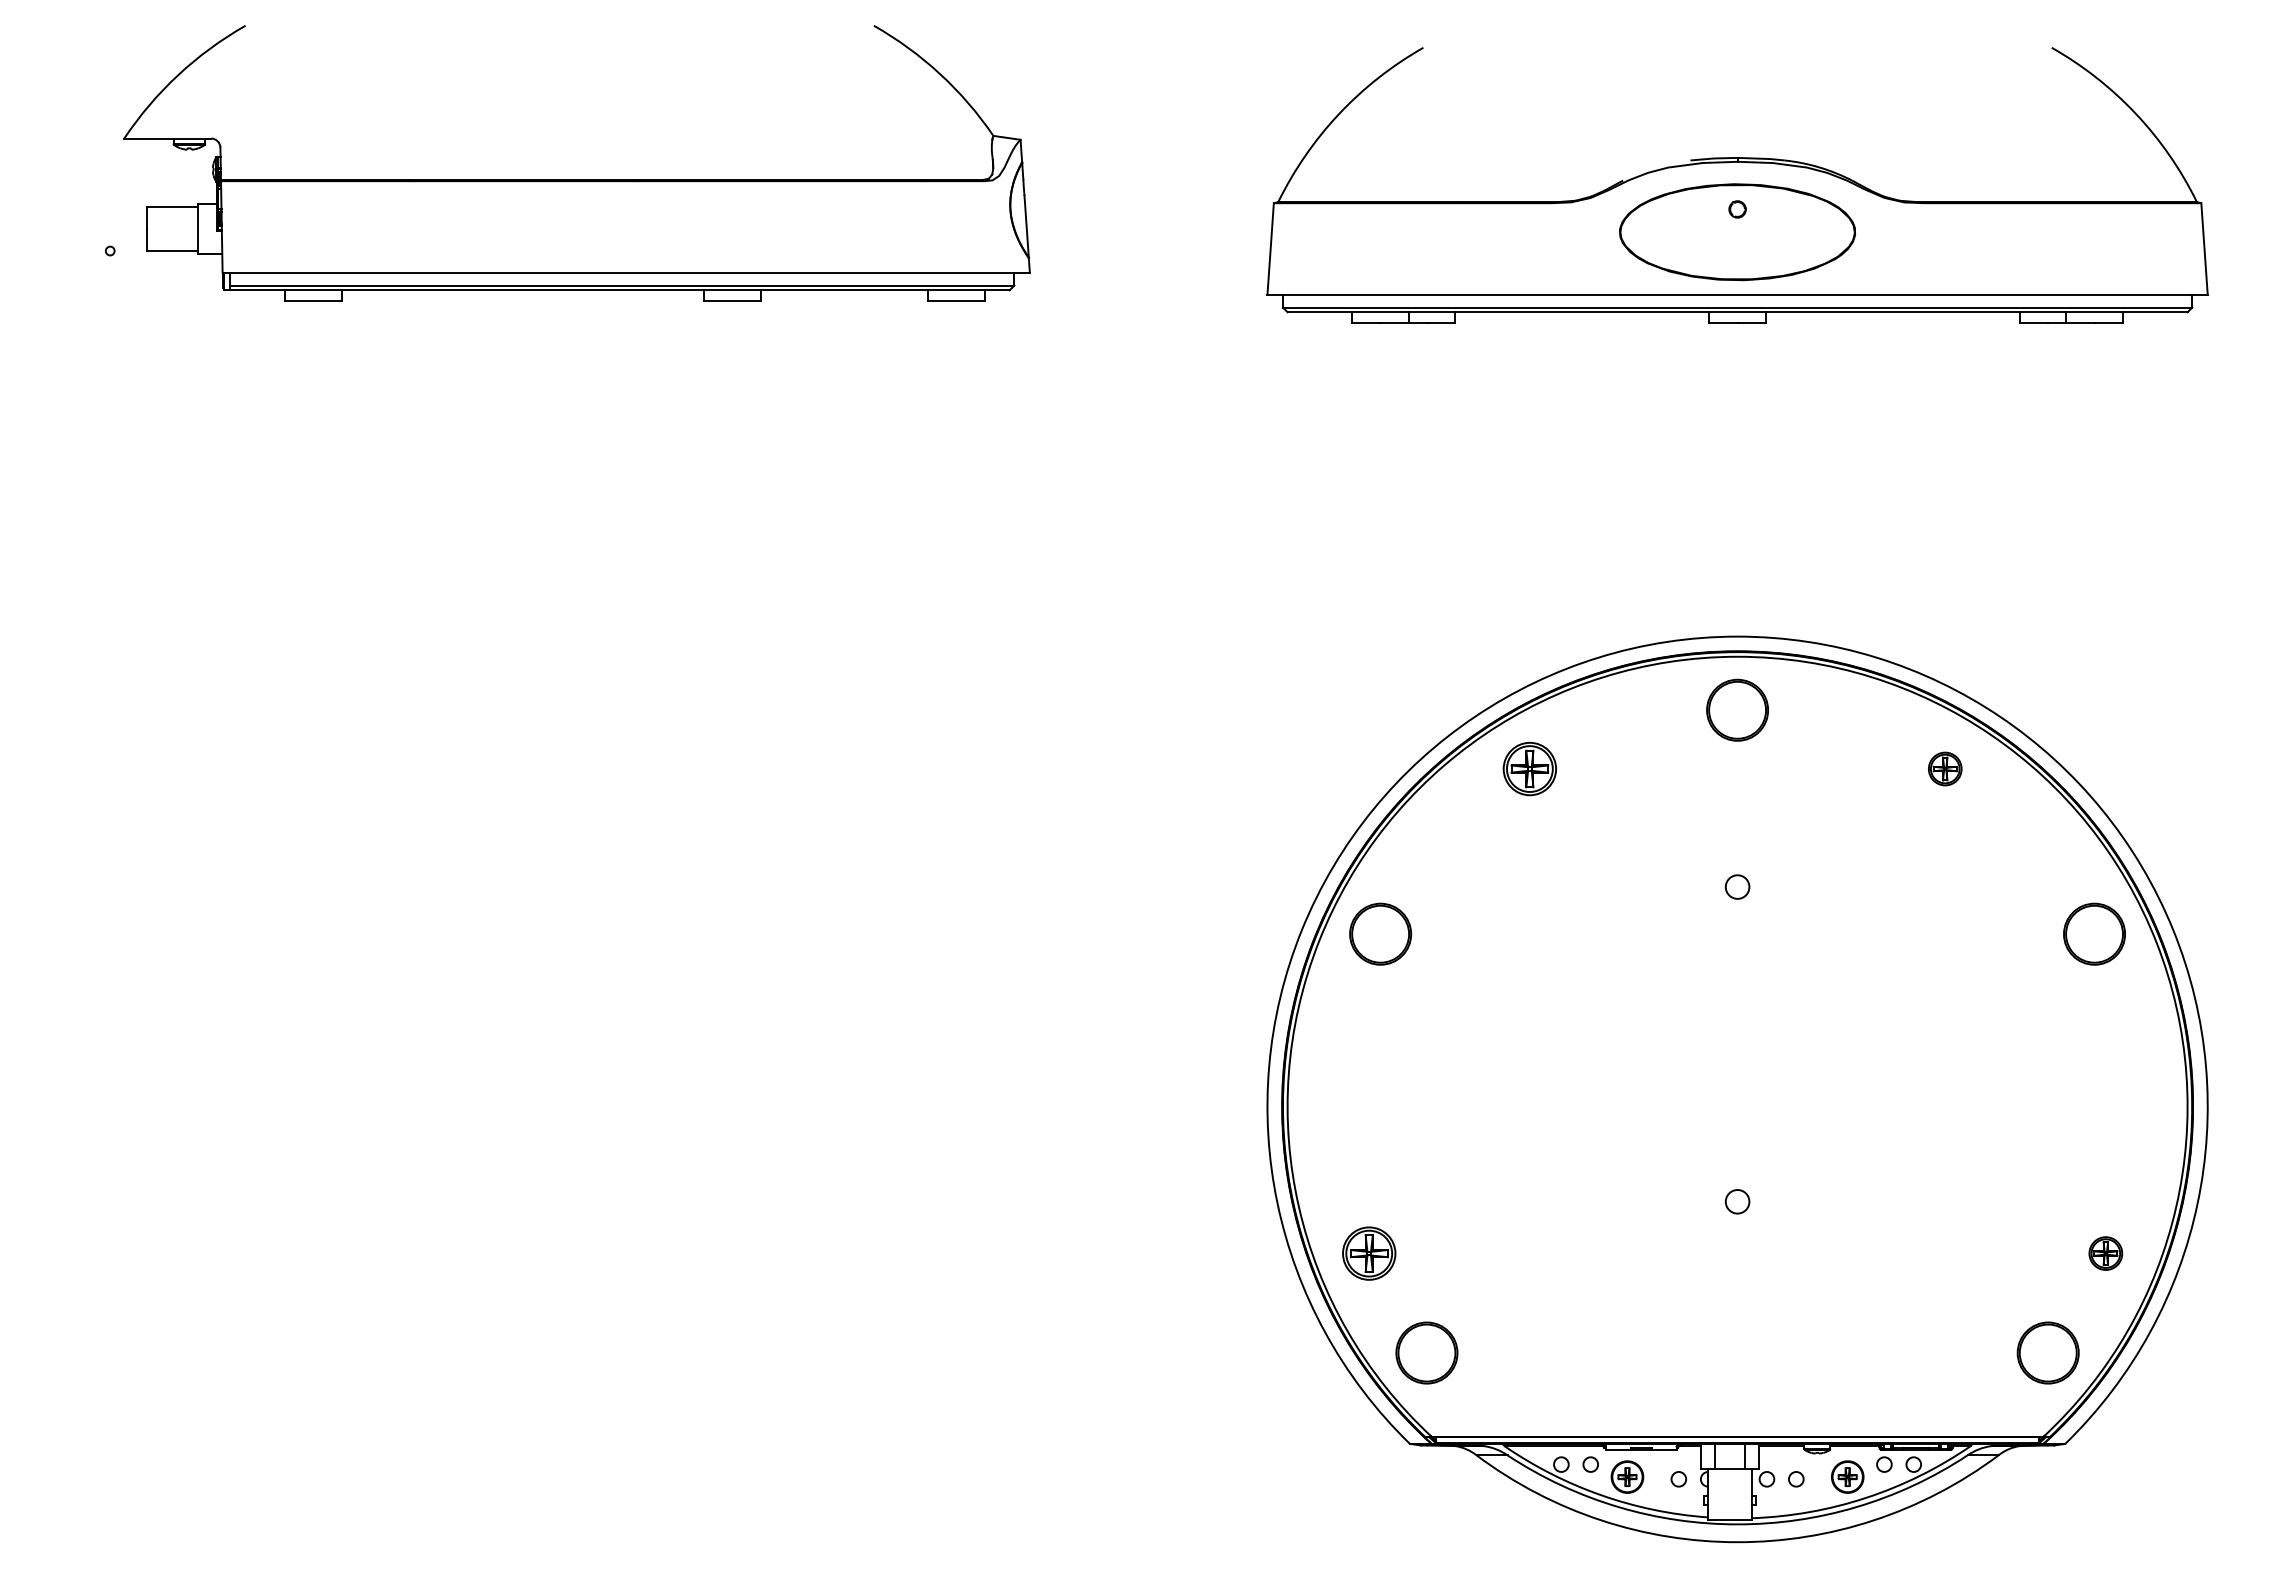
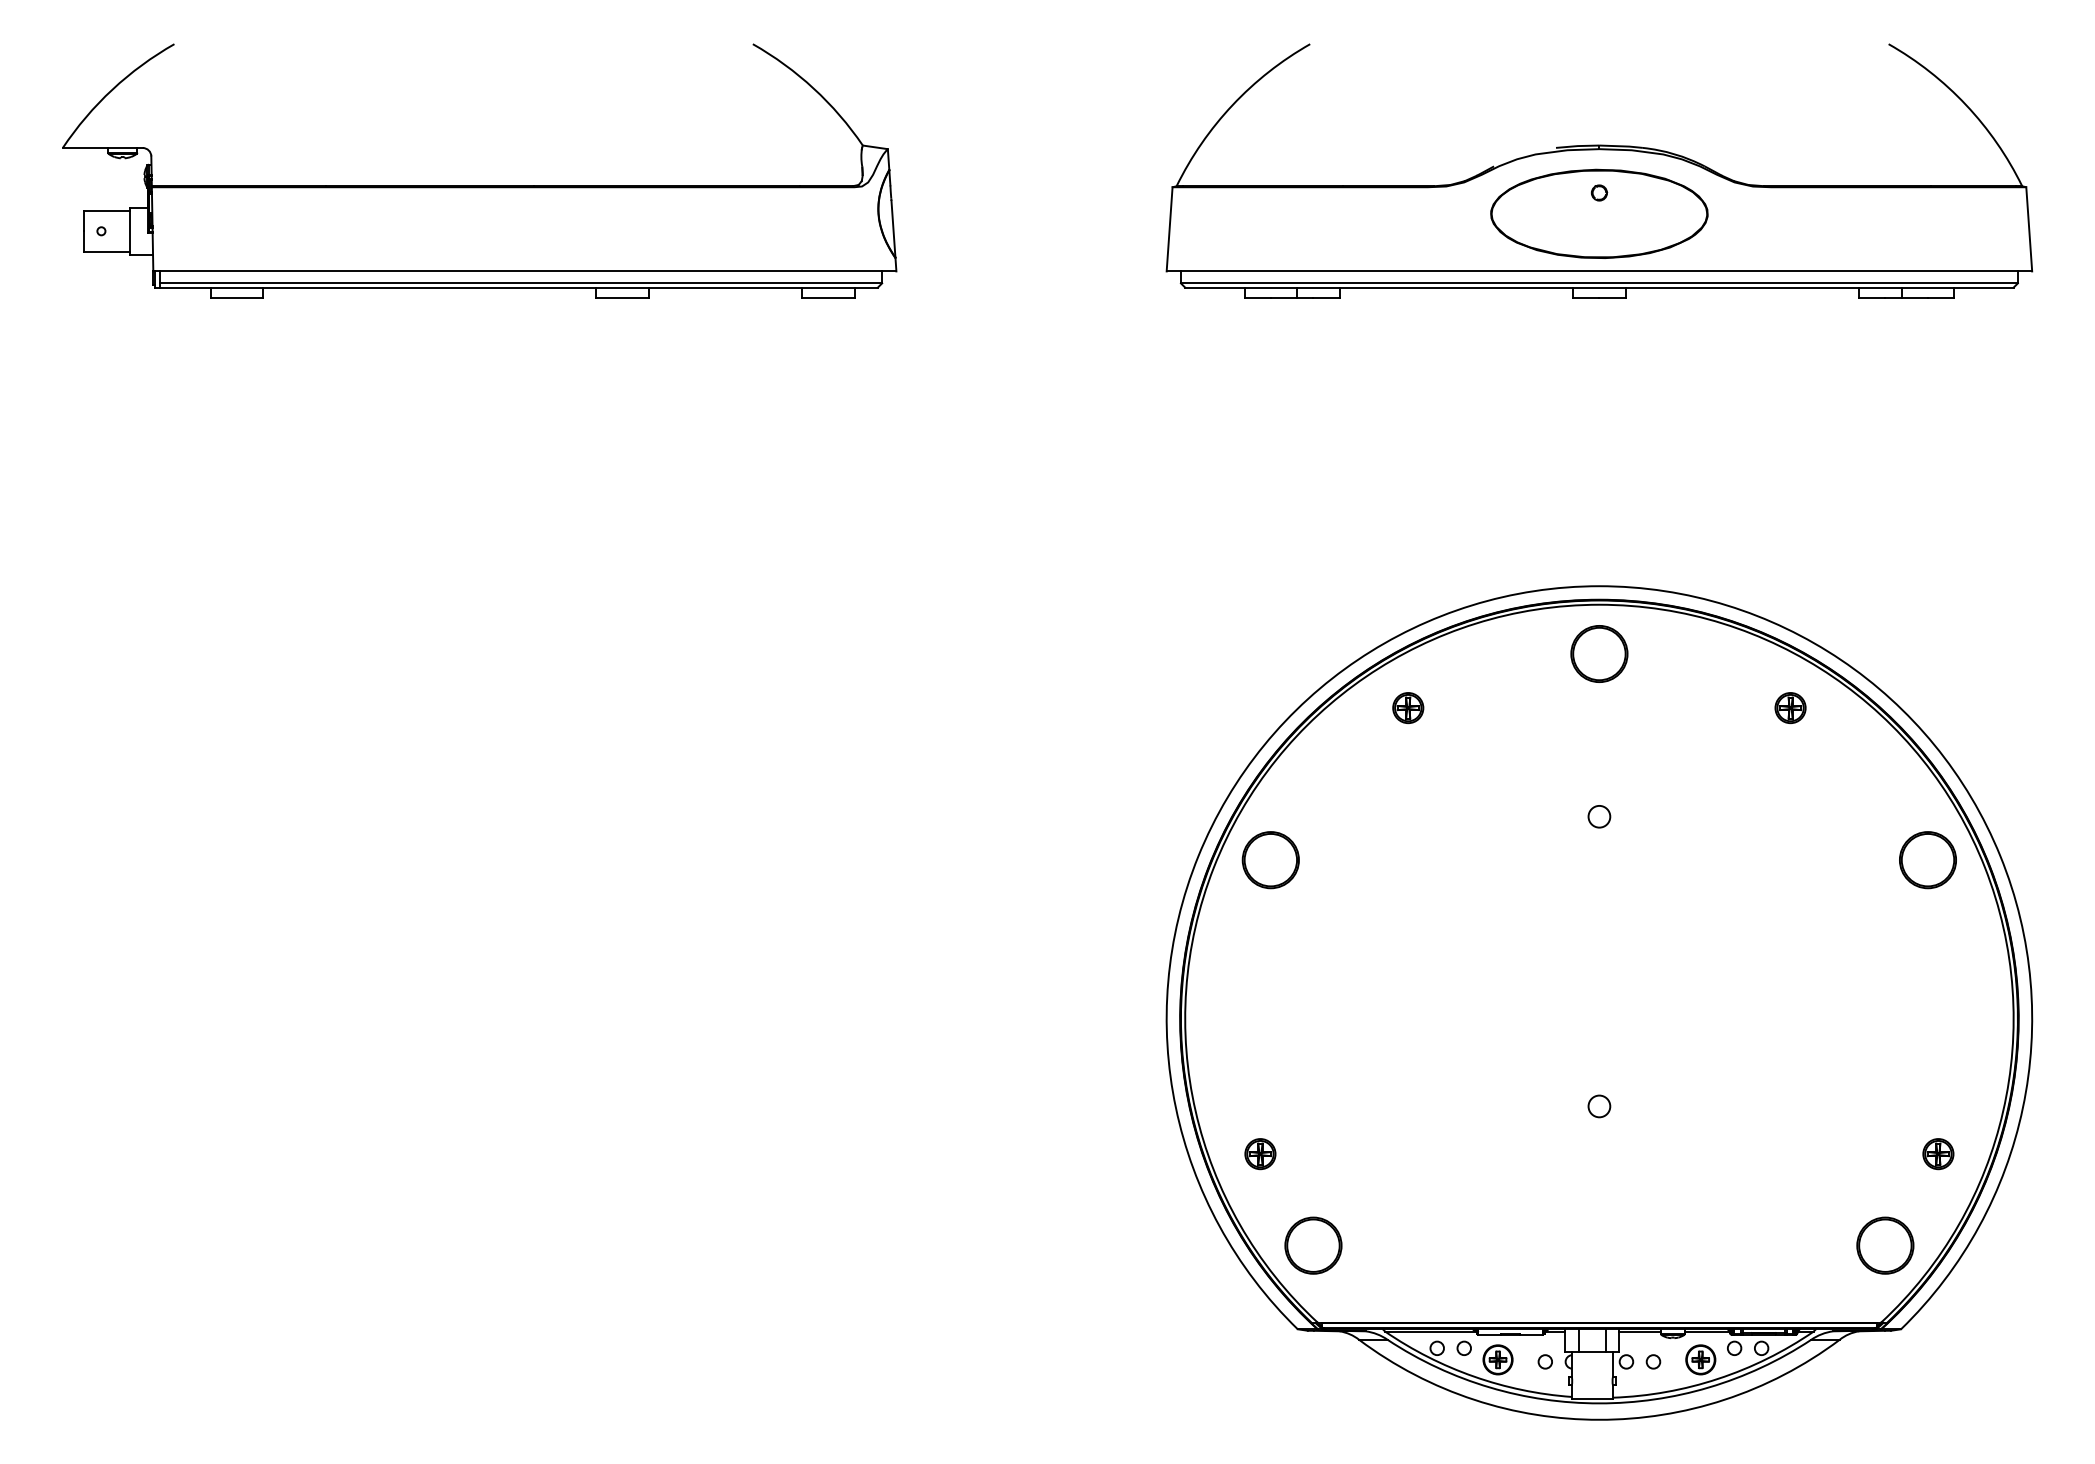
part: (576, 179) -> (479, 185), moved
part: (1529, 768) -> (1407, 707), size x0.62
part: (1369, 1253) -> (1260, 1154), size x0.62

